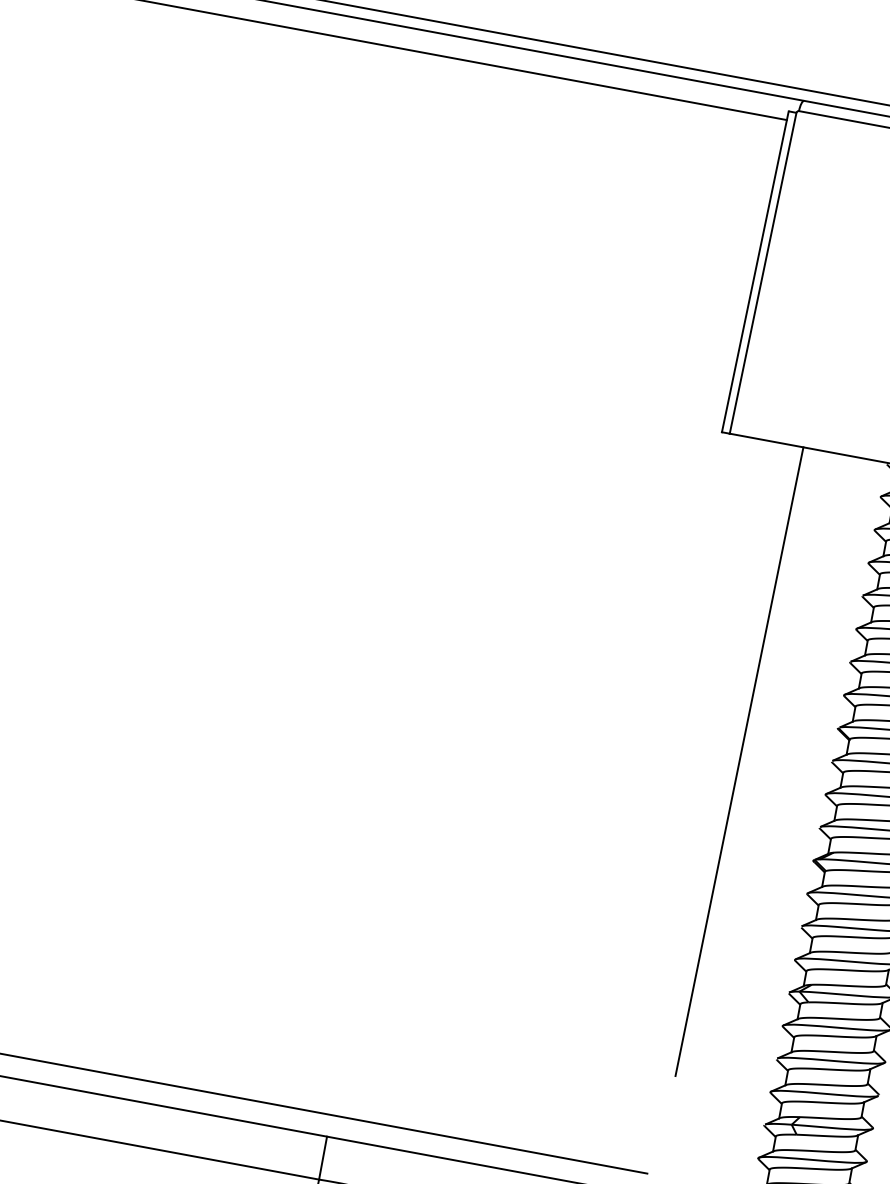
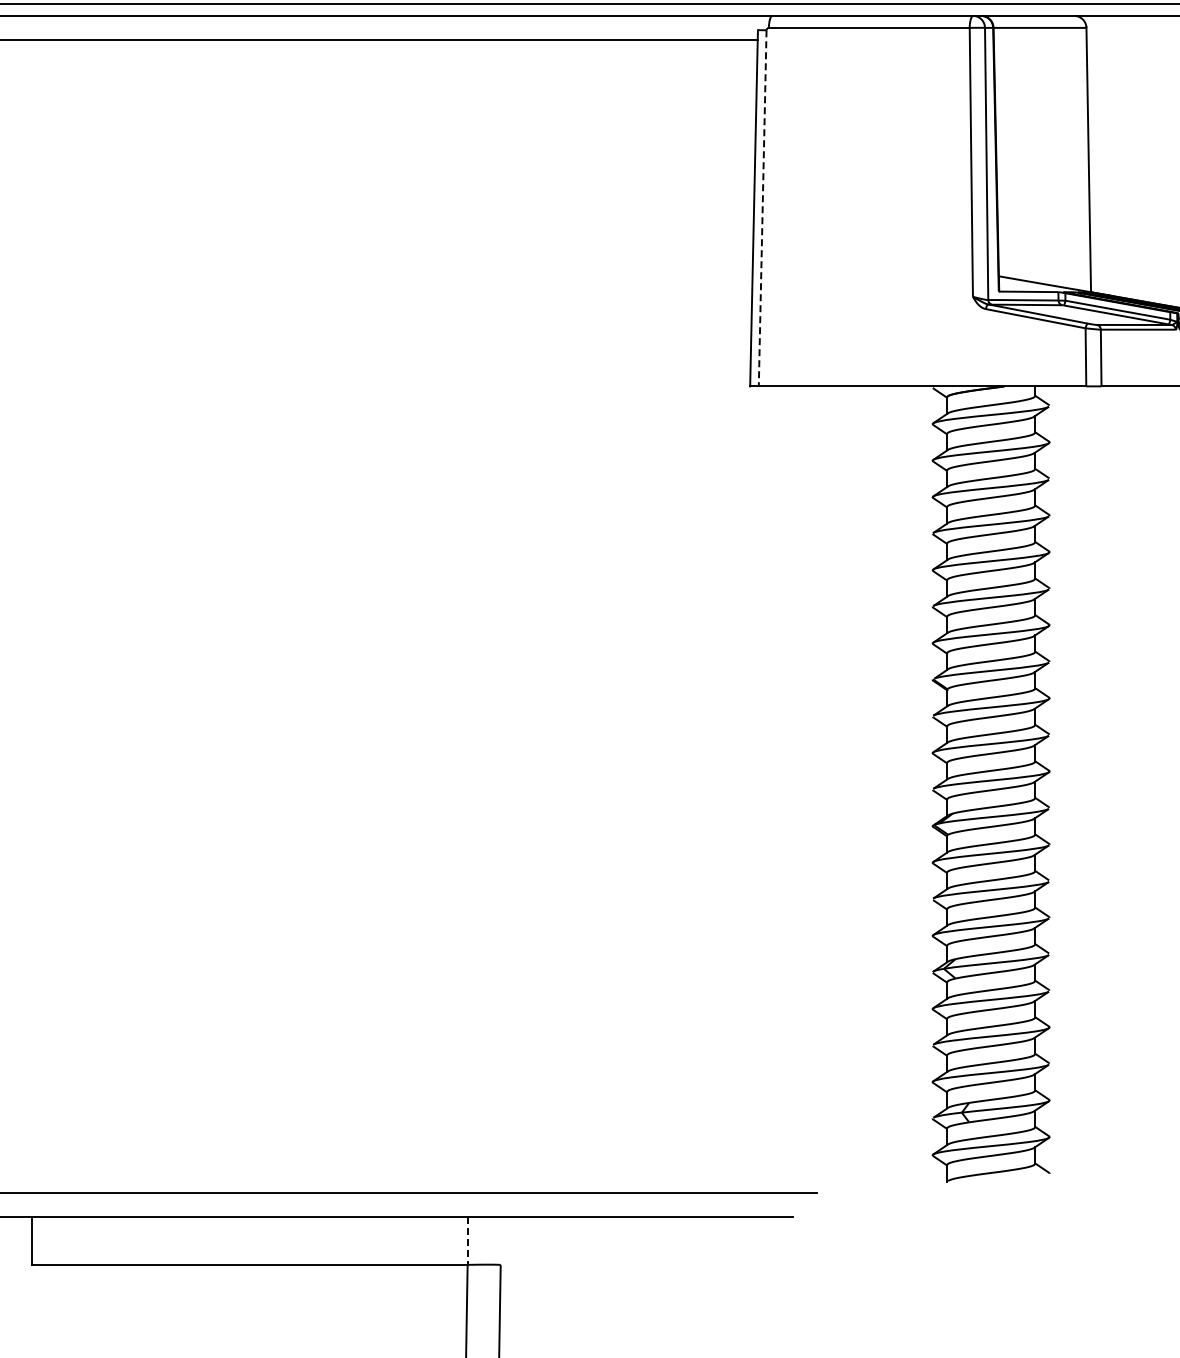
line: (762, 273) -> (762, 208), solid -> dashed
line: (739, 761) -> (834, 734), removed
line: (322, 1158) -> (467, 1241), solid -> dashed

